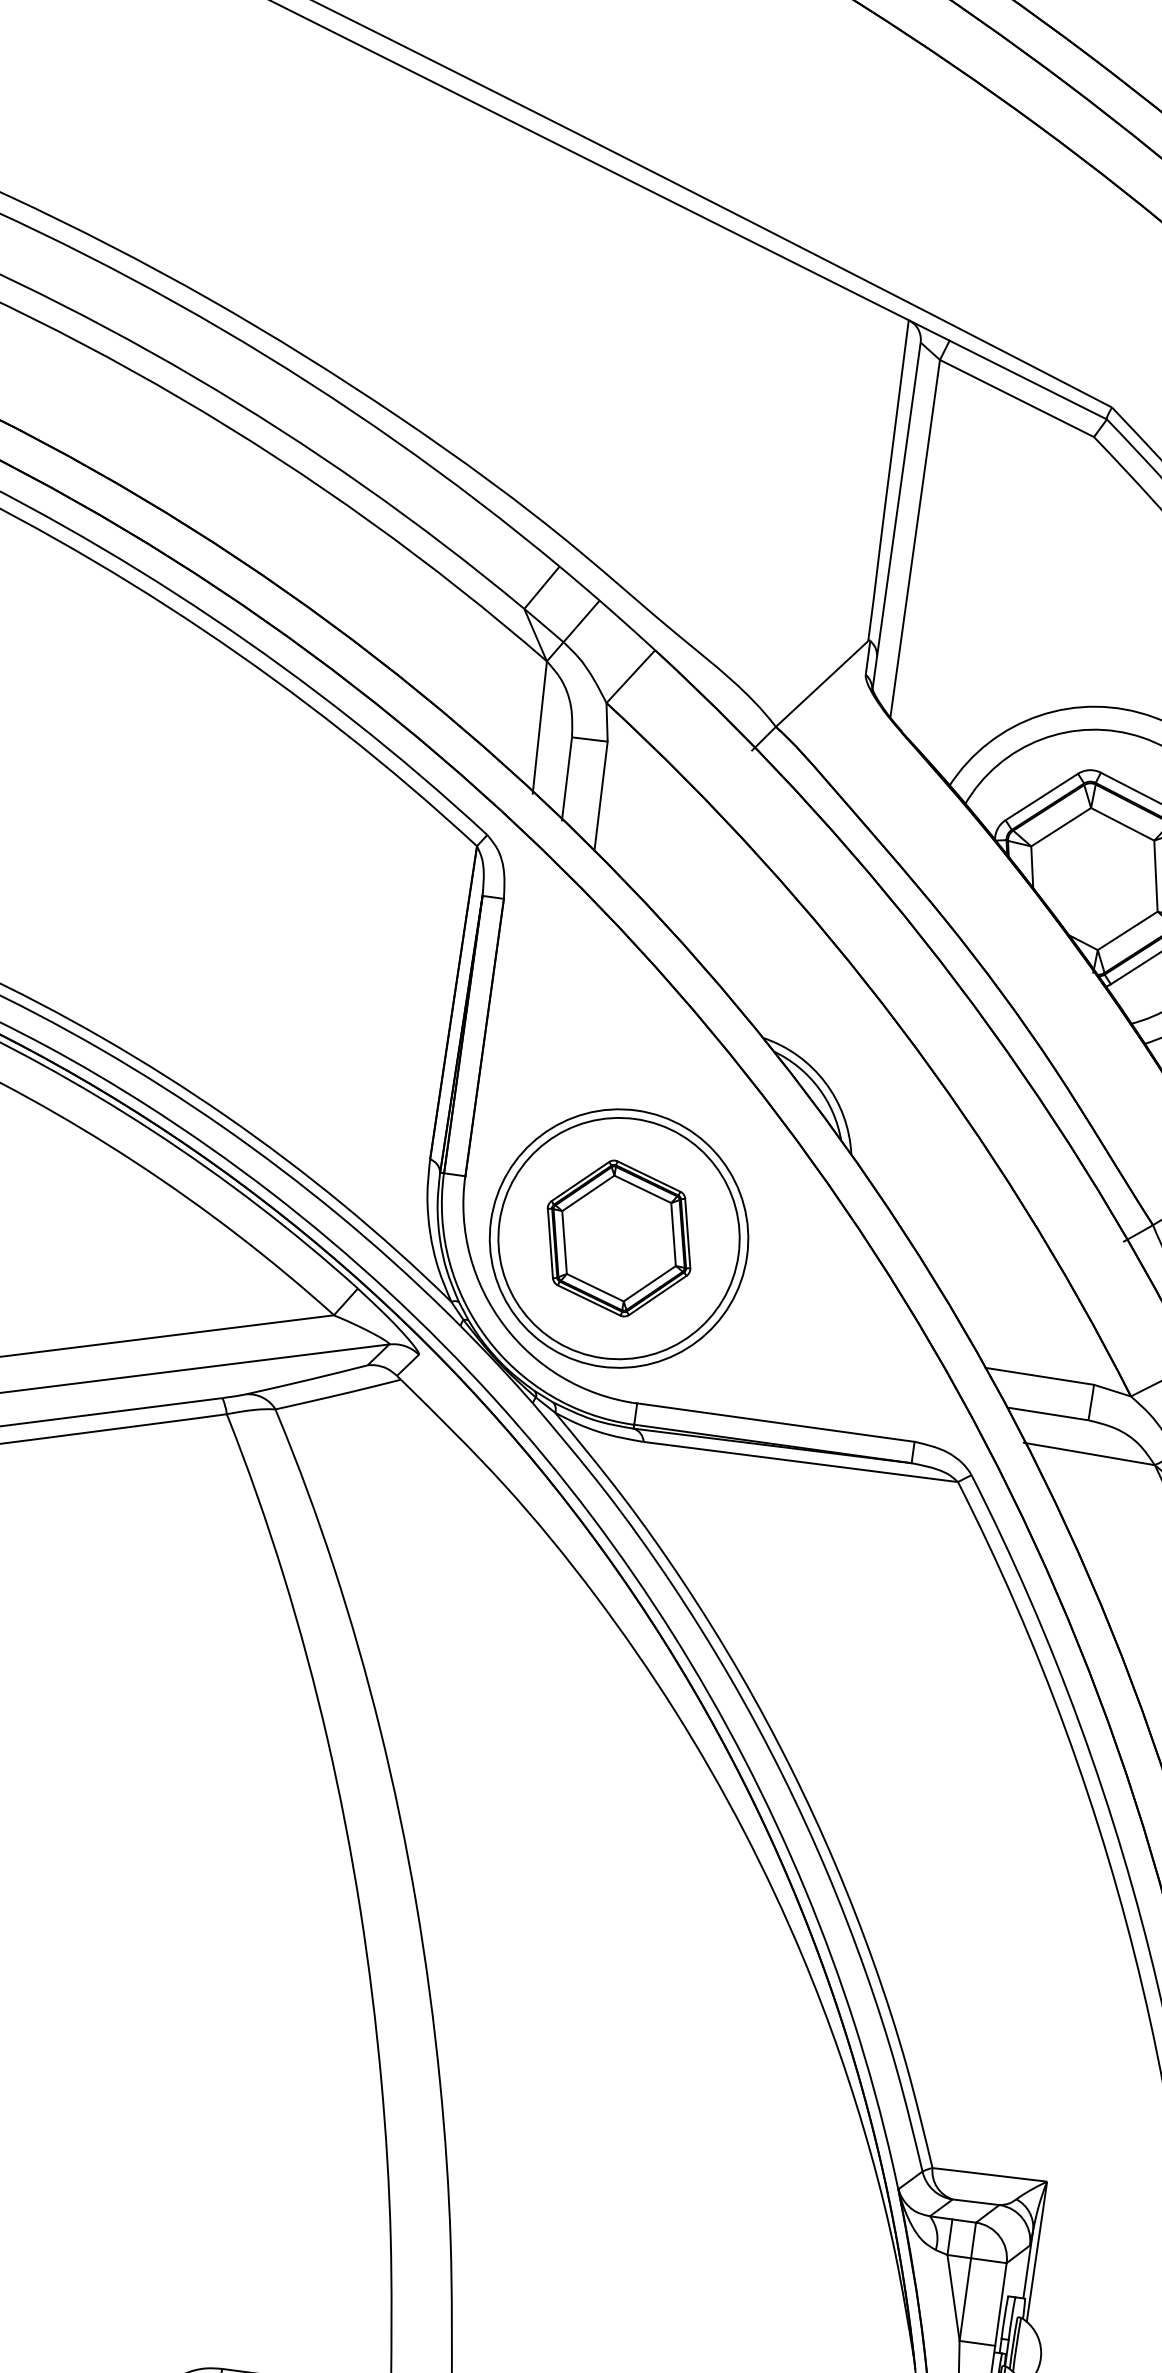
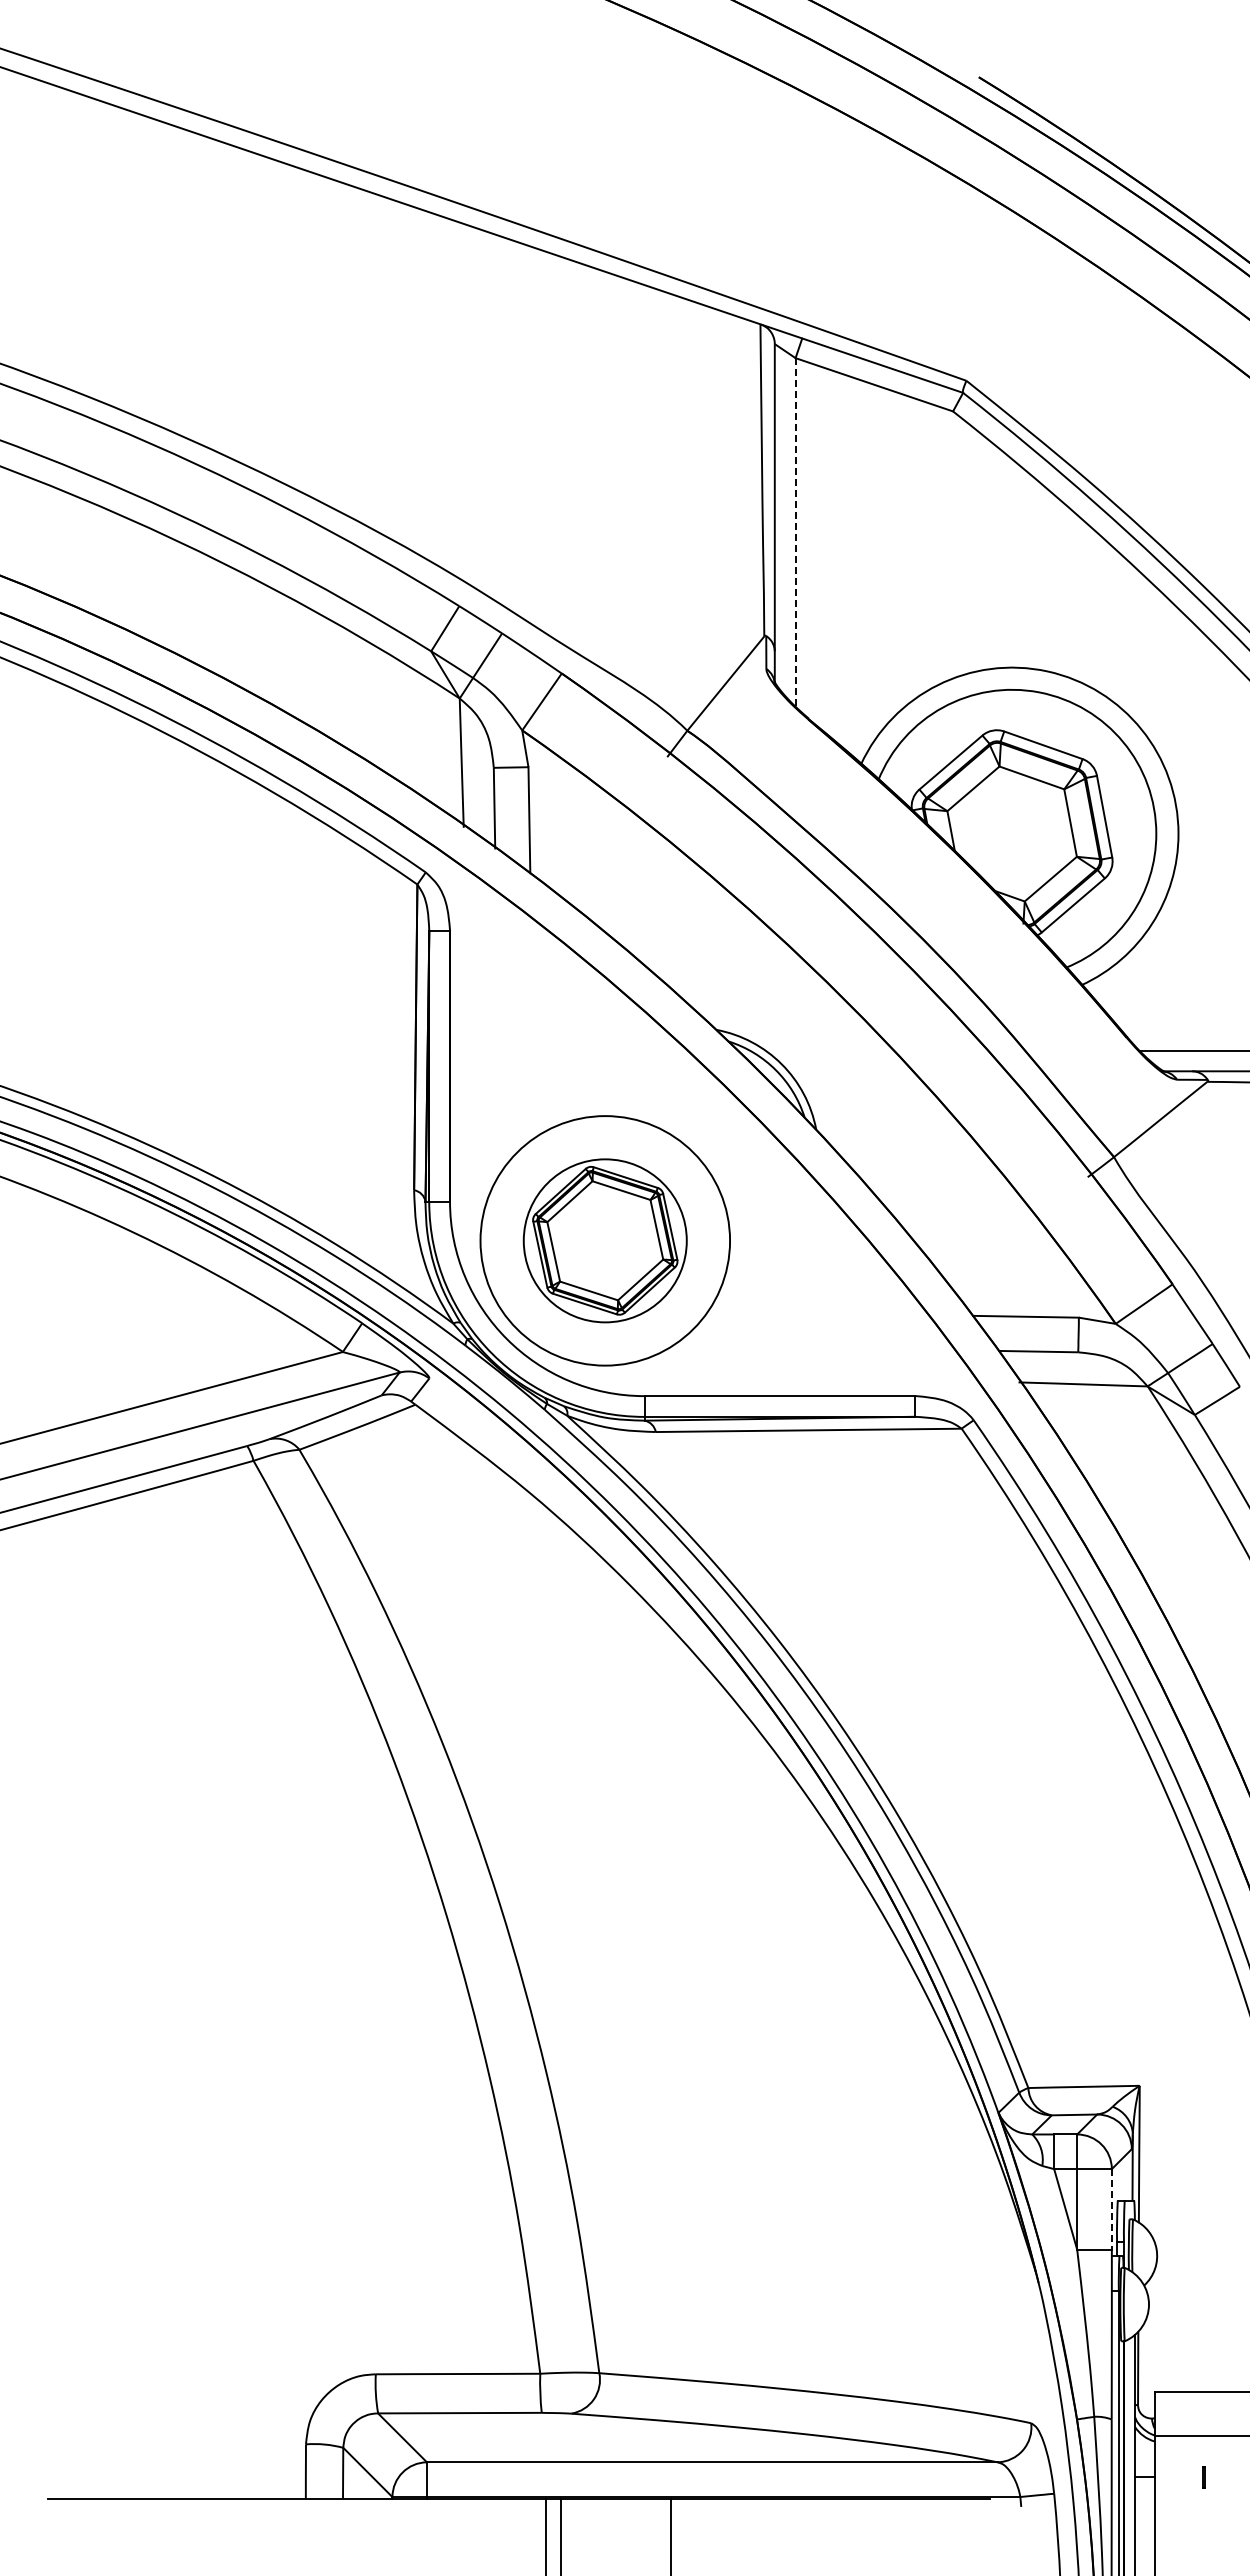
line: (915, 538) -> (795, 532), solid -> dashed
circle: (618, 1238) -> (604, 1240), size x0.7
line: (1000, 2304) -> (1111, 2209), solid -> dashed

